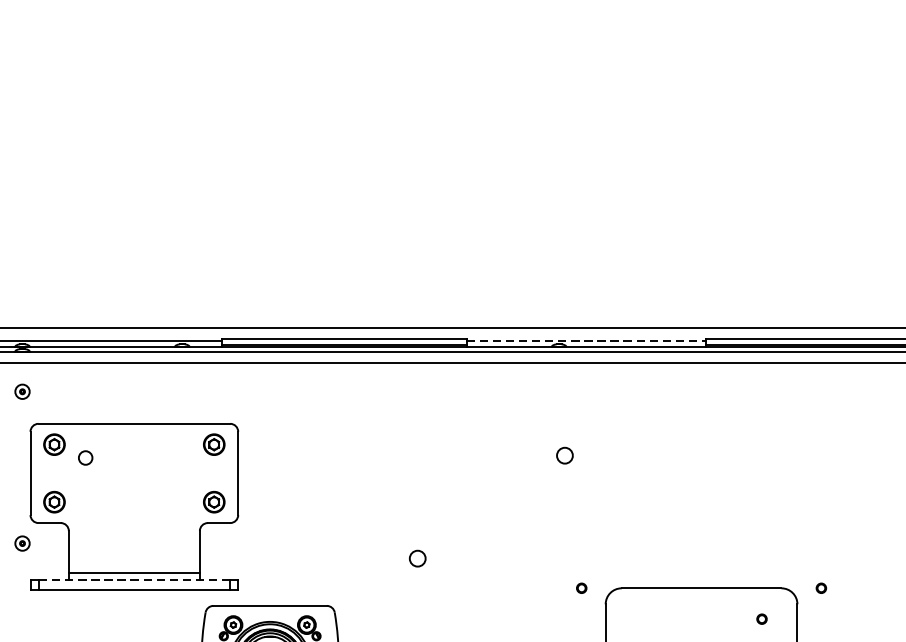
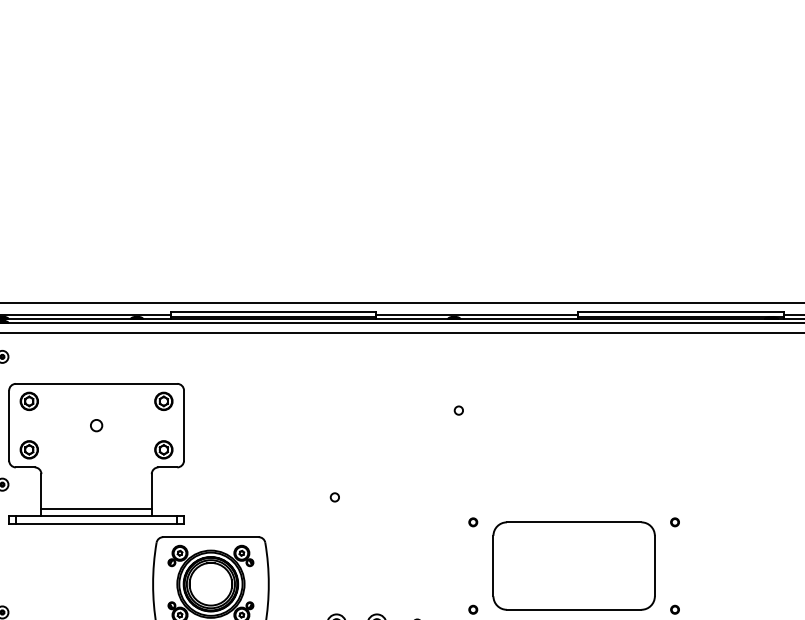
line: (586, 341) -> (477, 314), dashed -> solid
circle: (564, 455) -> (458, 410), size x0.62
circle: (85, 457) -> (96, 425), moved
circle: (416, 558) -> (334, 497), size x0.62
line: (134, 580) -> (96, 515), dashed -> solid
part: (761, 619) -> (624, 548), removed

